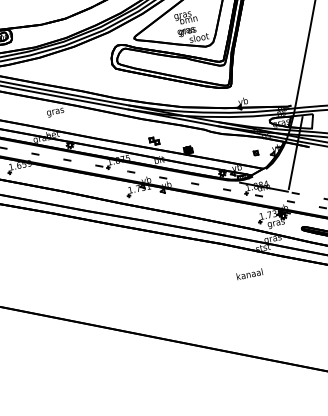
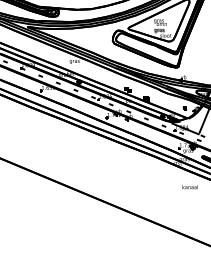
text: (248, 275) -> (189, 187), moved

